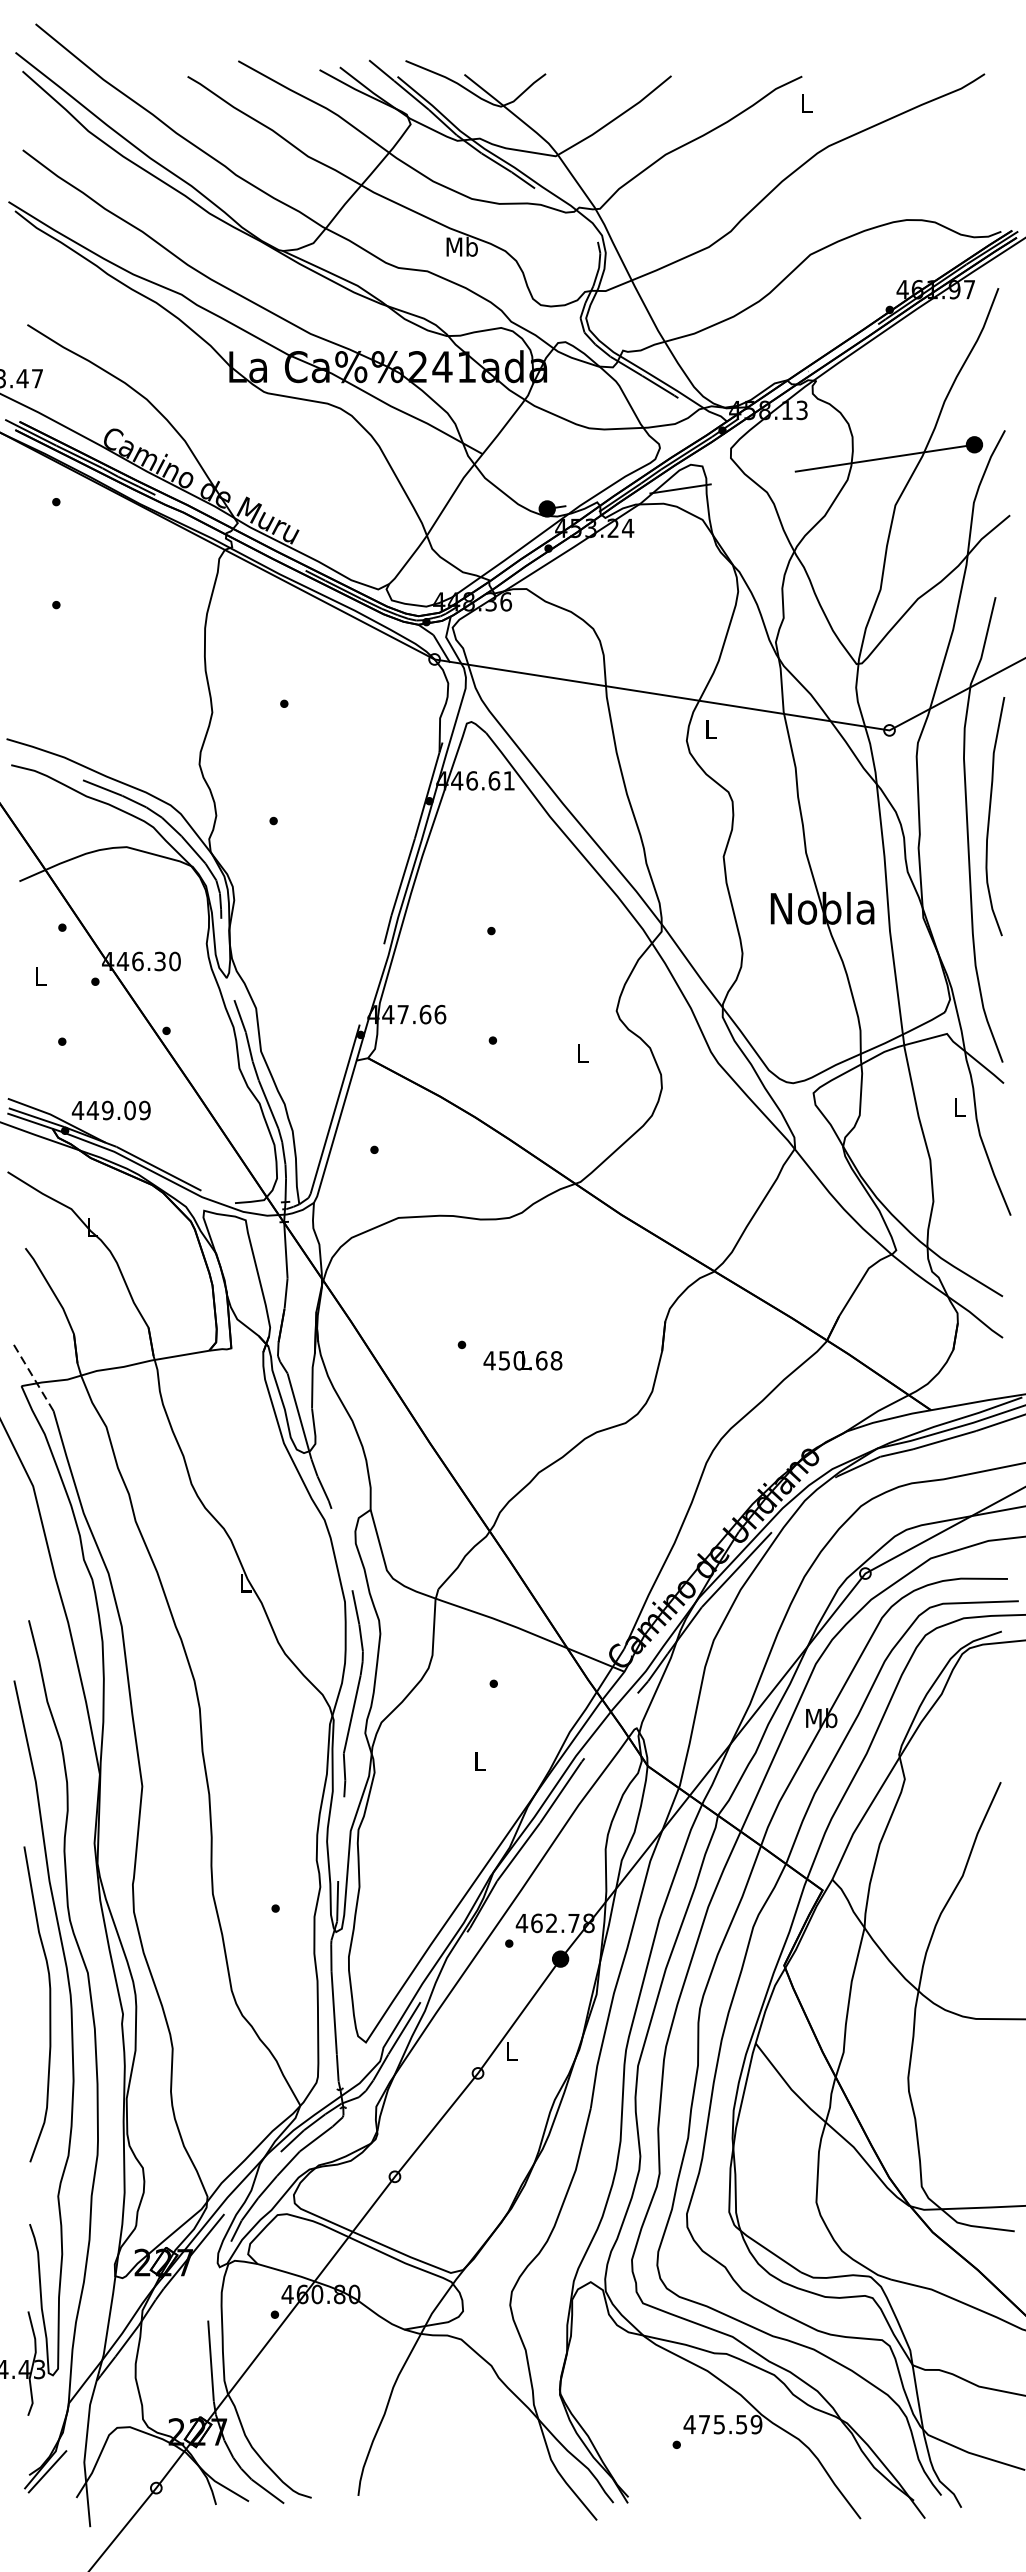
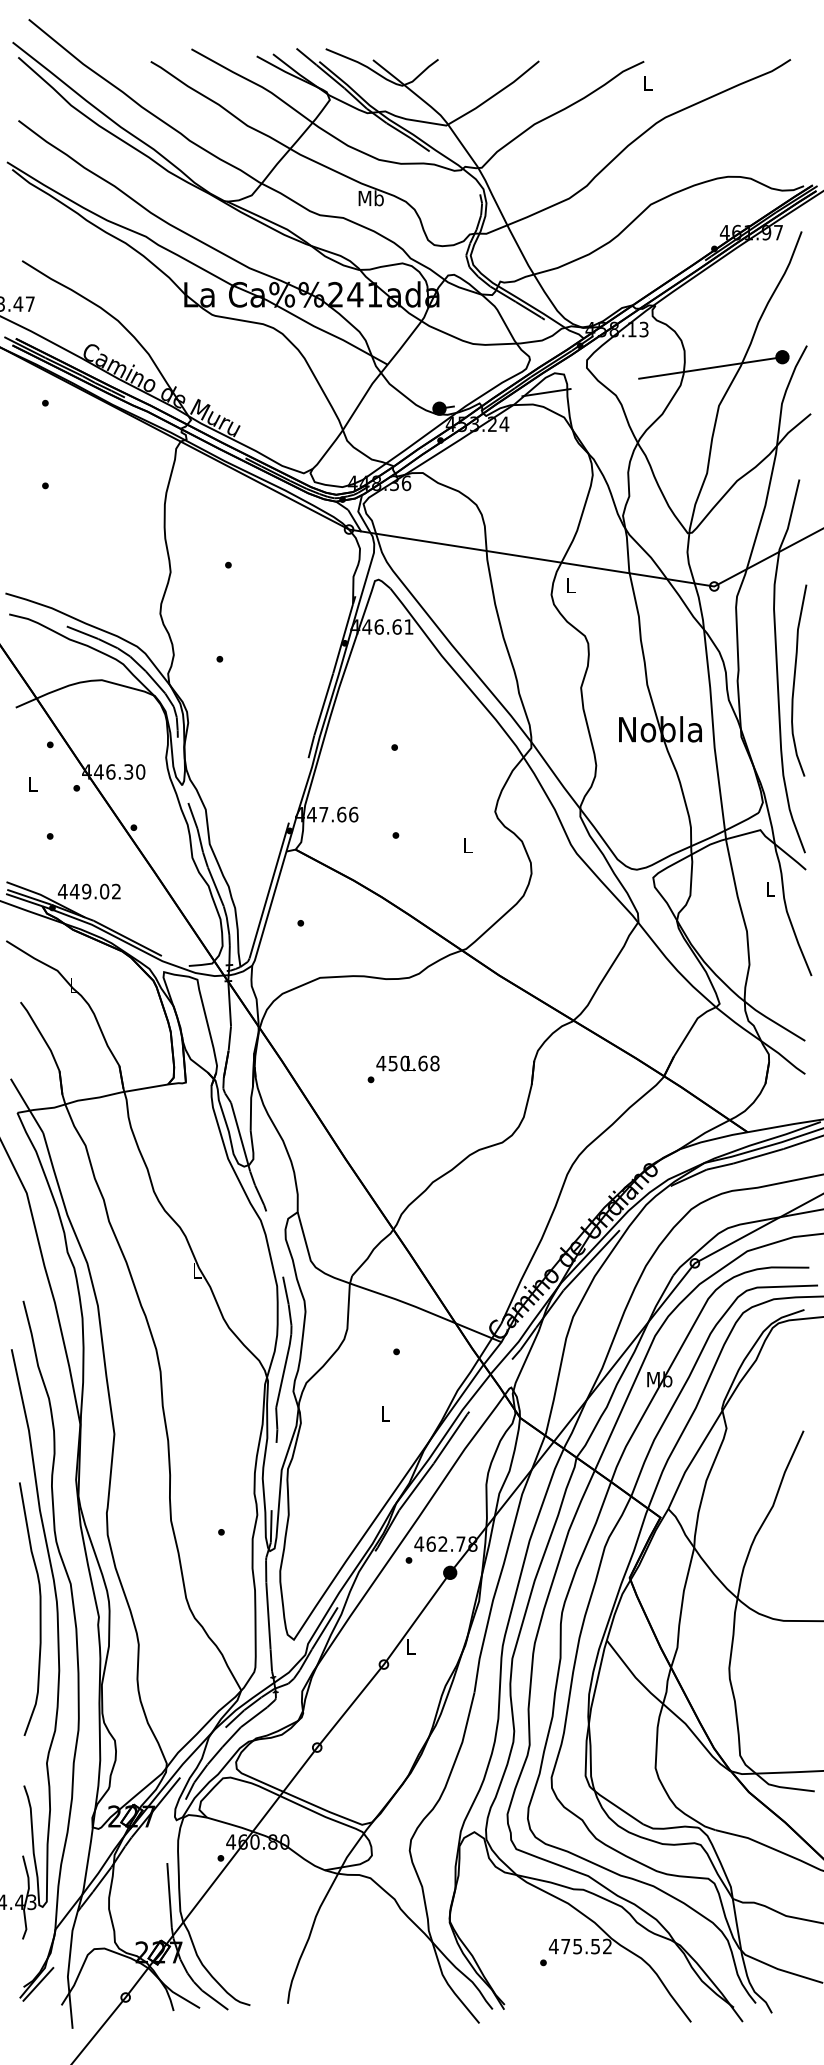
curve: (990, 816) -> (795, 680), moved
text: (144, 1110) -> (116, 891), 449.09 -> 449.02
text: (522, 1360) -> (407, 1063), moved
line: (34, 1376) -> (27, 1105), dashed -> solid
text: (756, 2424) -> (607, 1946), 475.59 -> 475.52

